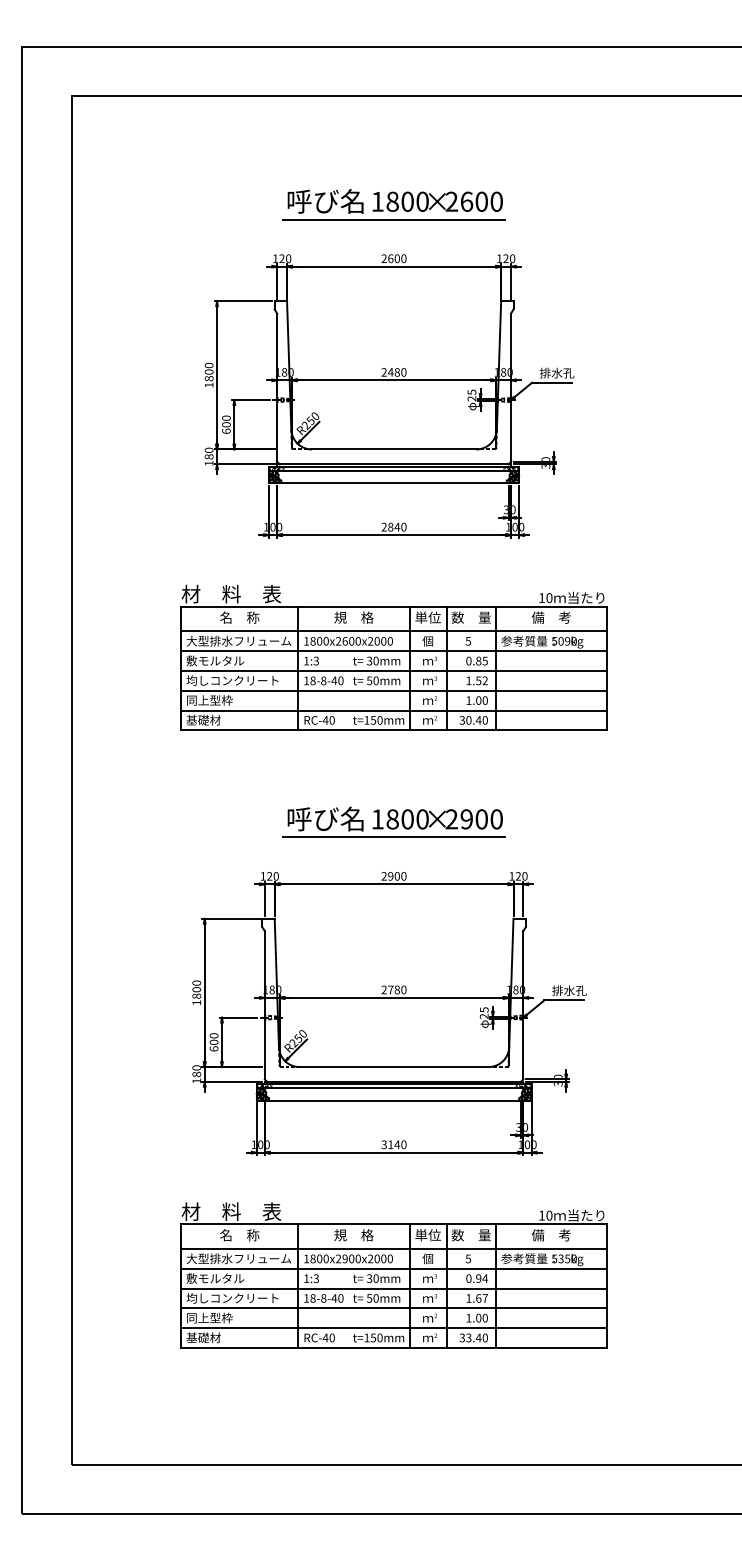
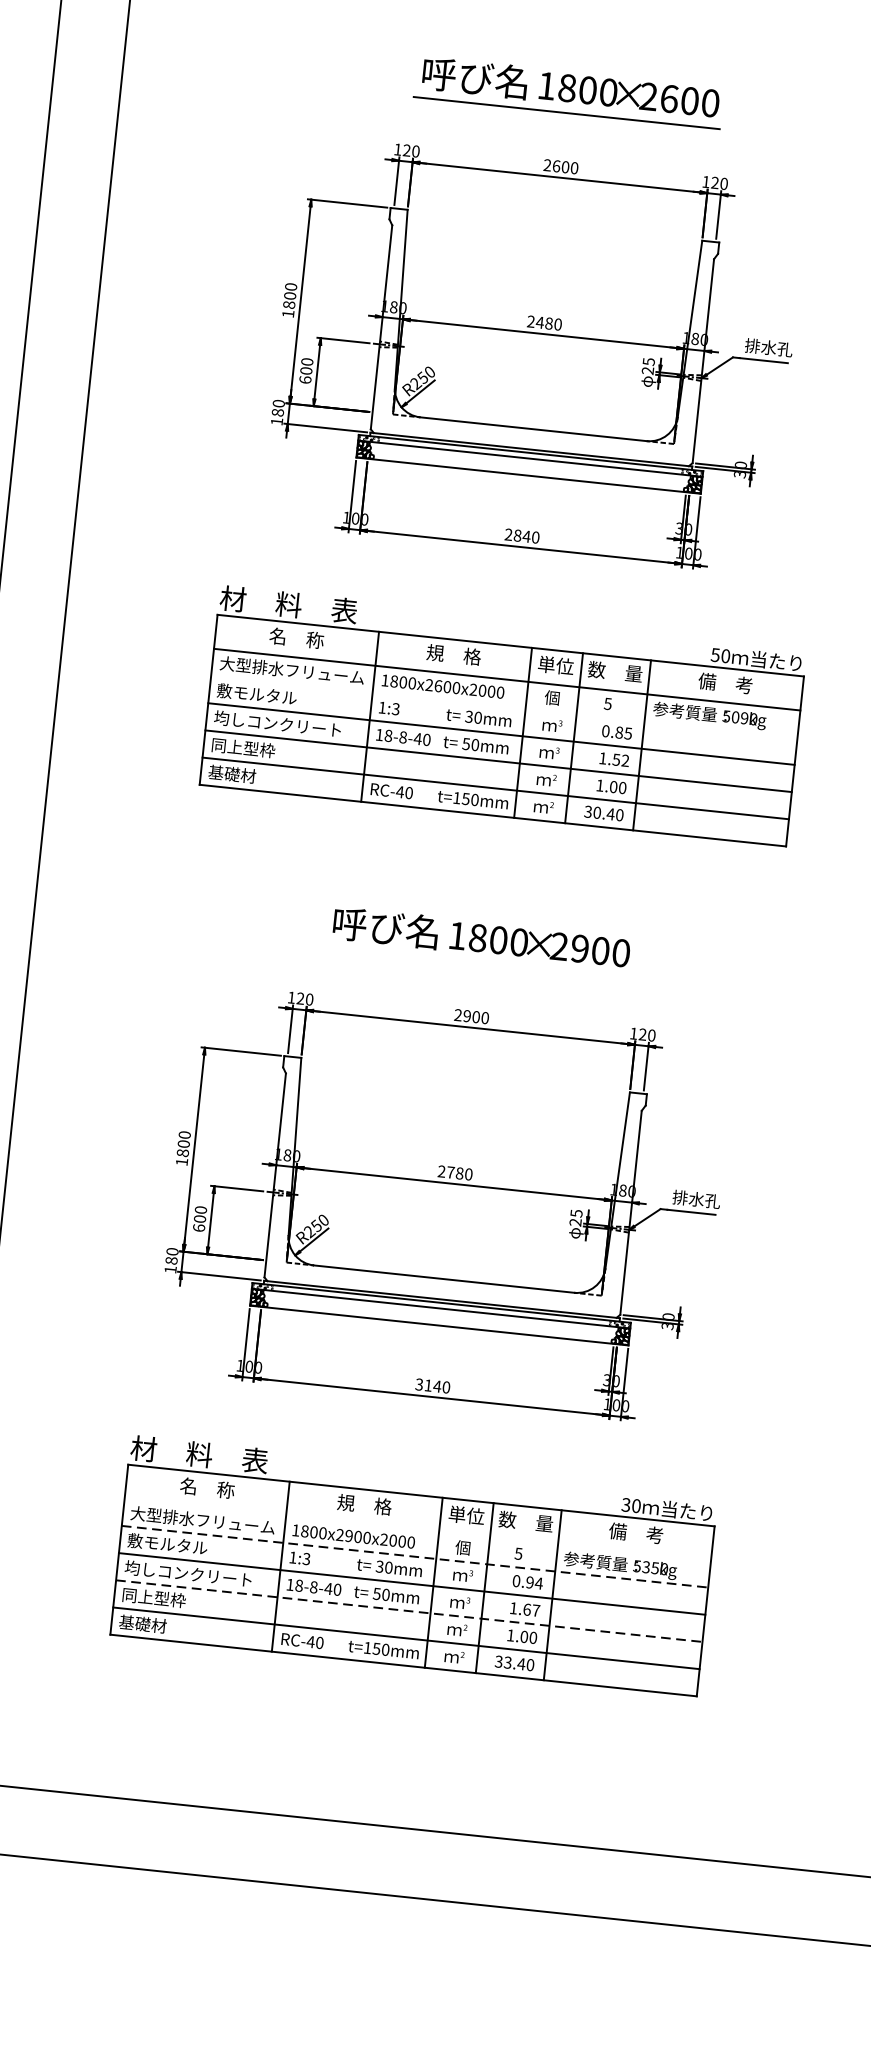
text: (541, 598) -> (714, 655), 10 -> 50
line: (394, 651) -> (504, 707), removed
line: (393, 837) -> (476, 963), removed
text: (541, 1215) -> (625, 1504), 10 -> 30
line: (394, 1249) -> (418, 1530), removed
line: (394, 1268) -> (415, 1556), solid -> dashed
line: (394, 1308) -> (409, 1611), solid -> dashed

